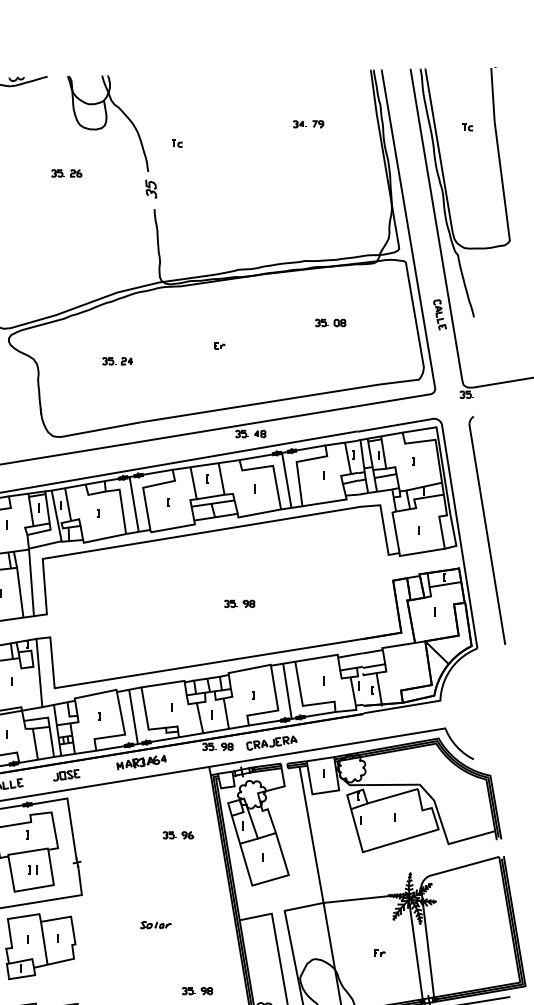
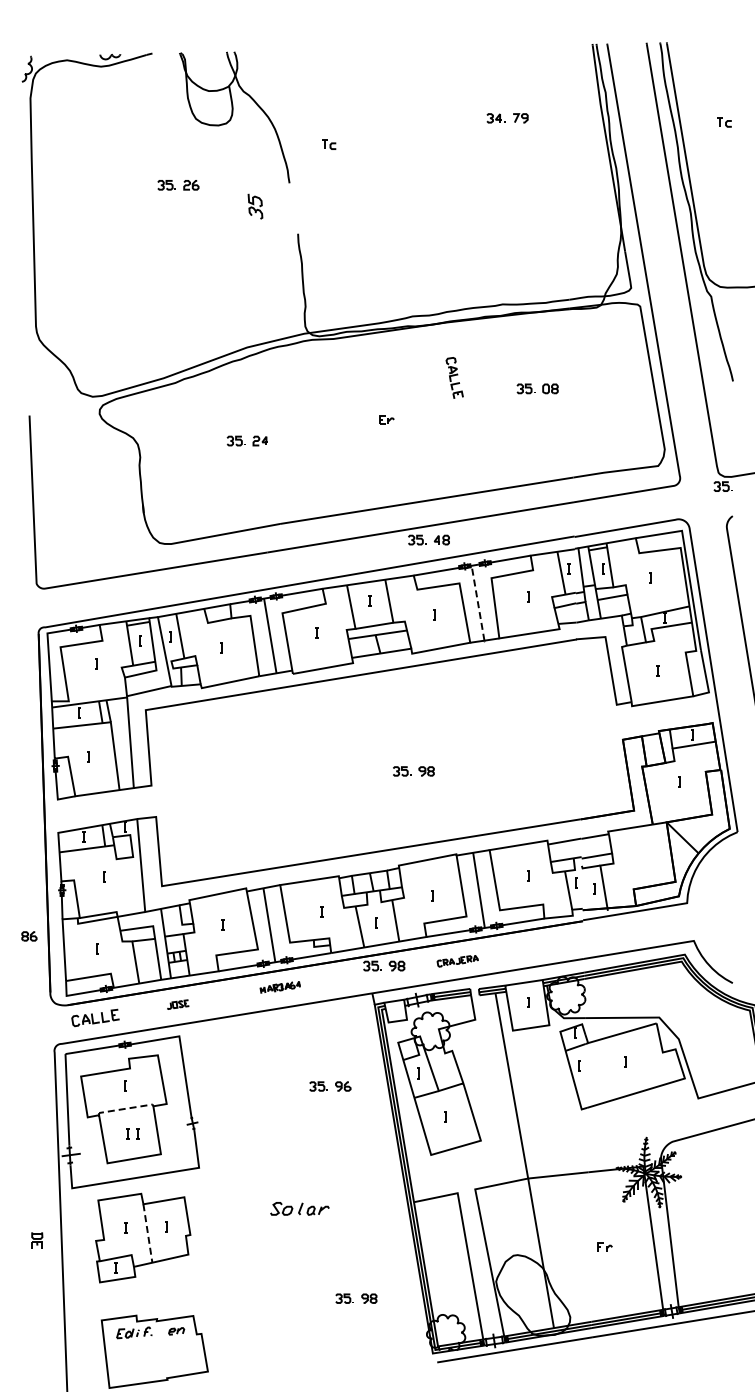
part: (151, 189) -> (255, 206), moved
part: (439, 314) -> (454, 377), moved
line: (286, 479) -> (477, 602), solid -> dashed
part: (271, 743) -> (457, 961), size x0.6
part: (141, 762) -> (280, 987), size x0.6
part: (66, 775) -> (177, 1004), size x0.6
line: (27, 851) -> (125, 1108), solid -> dashed
part: (155, 924) -> (299, 1208), size x1.4
line: (44, 944) -> (148, 1234), solid -> dashed

